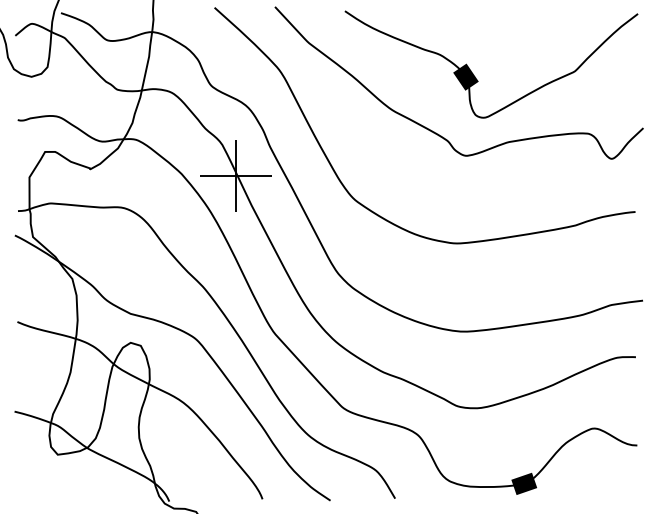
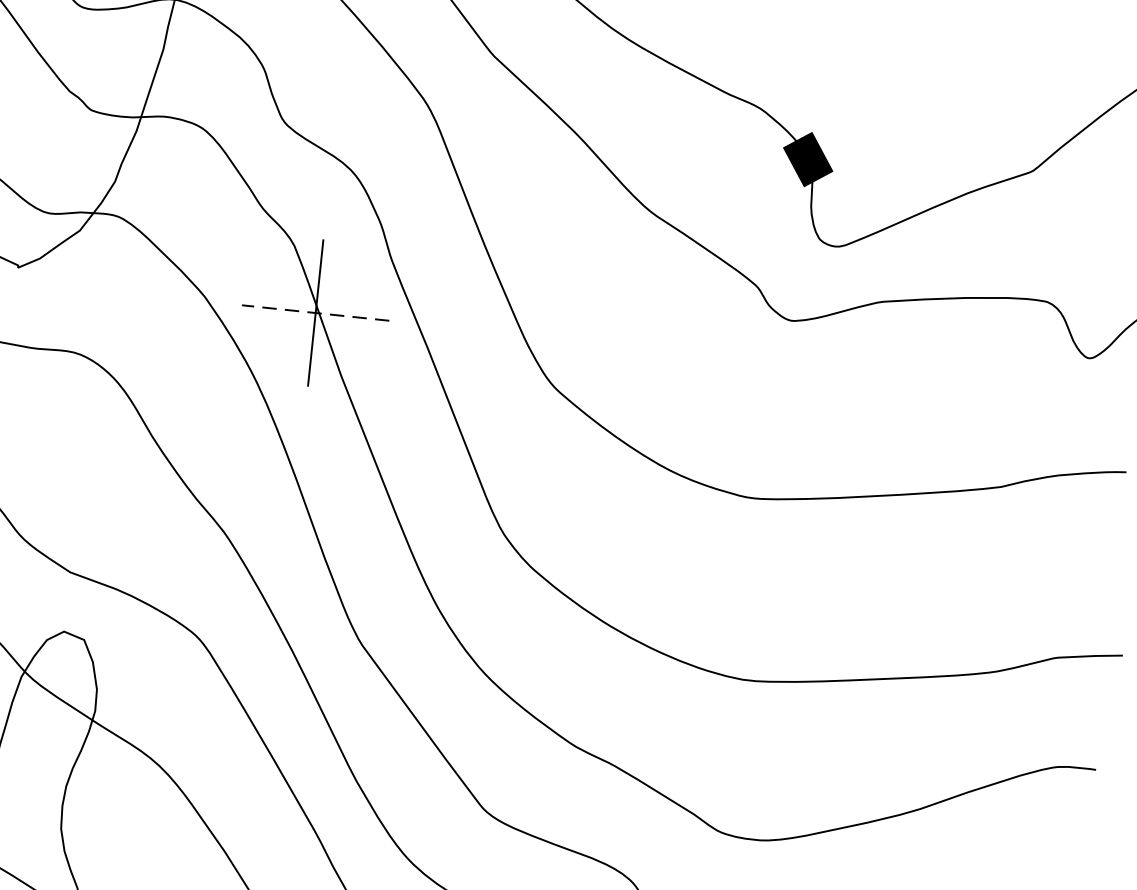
line: (236, 176) -> (316, 313), solid -> dashed

